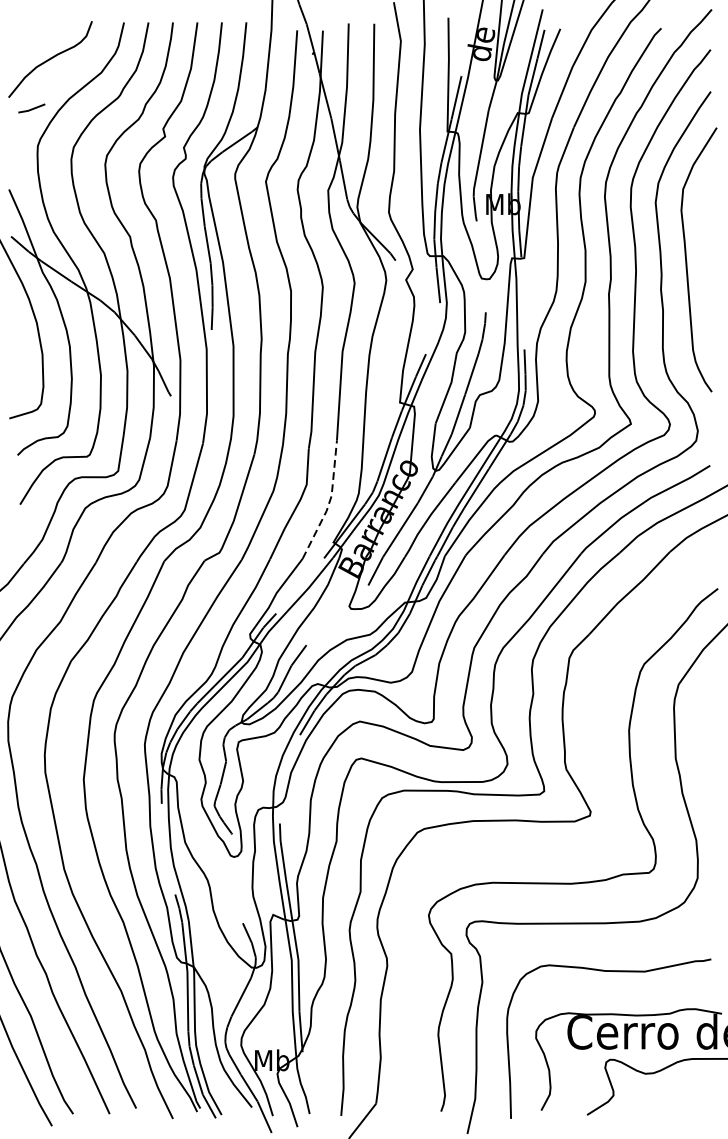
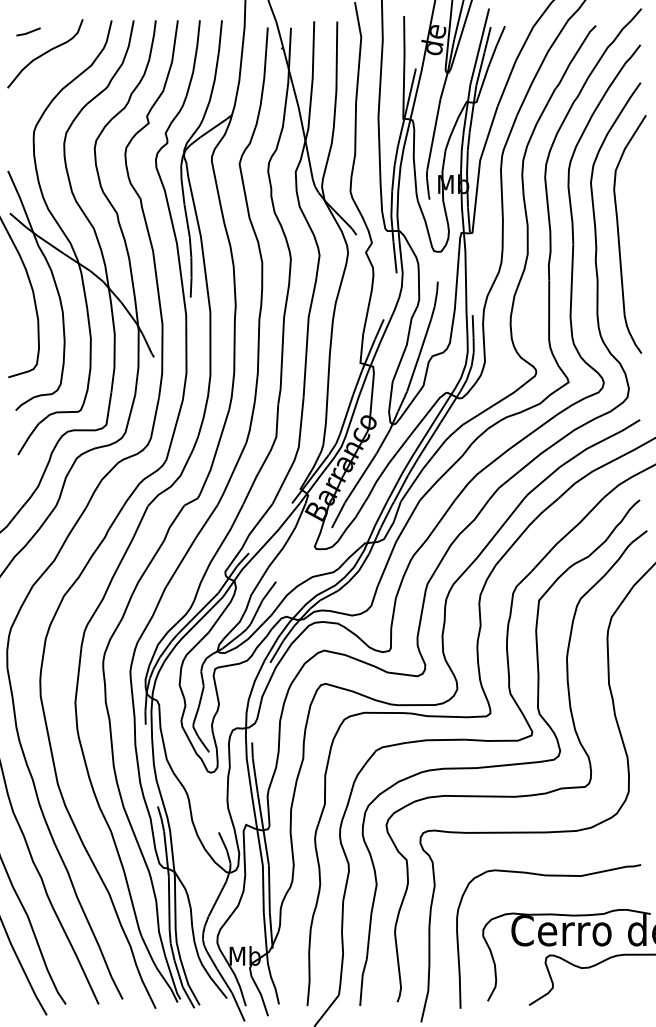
line: (31, 108) -> (28, 31), moved
line: (330, 501) -> (297, 452), dashed -> solid
part: (555, 847) -> (500, 764), added

